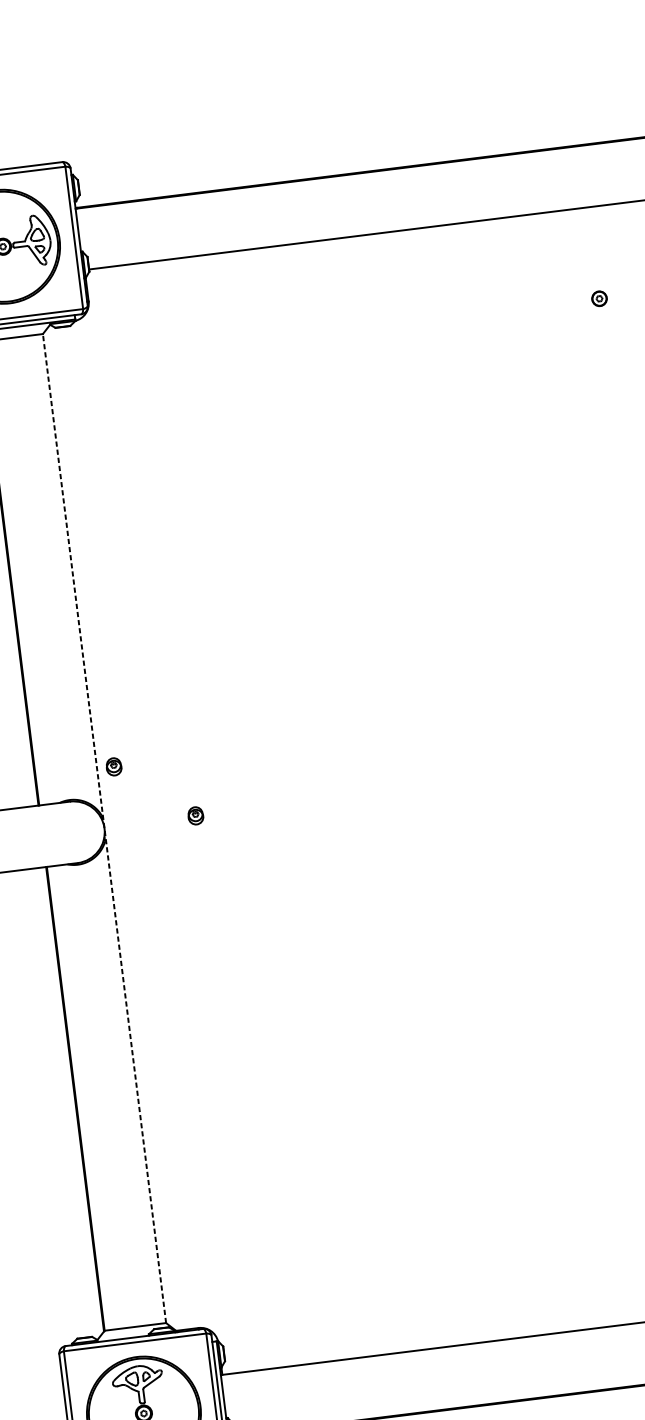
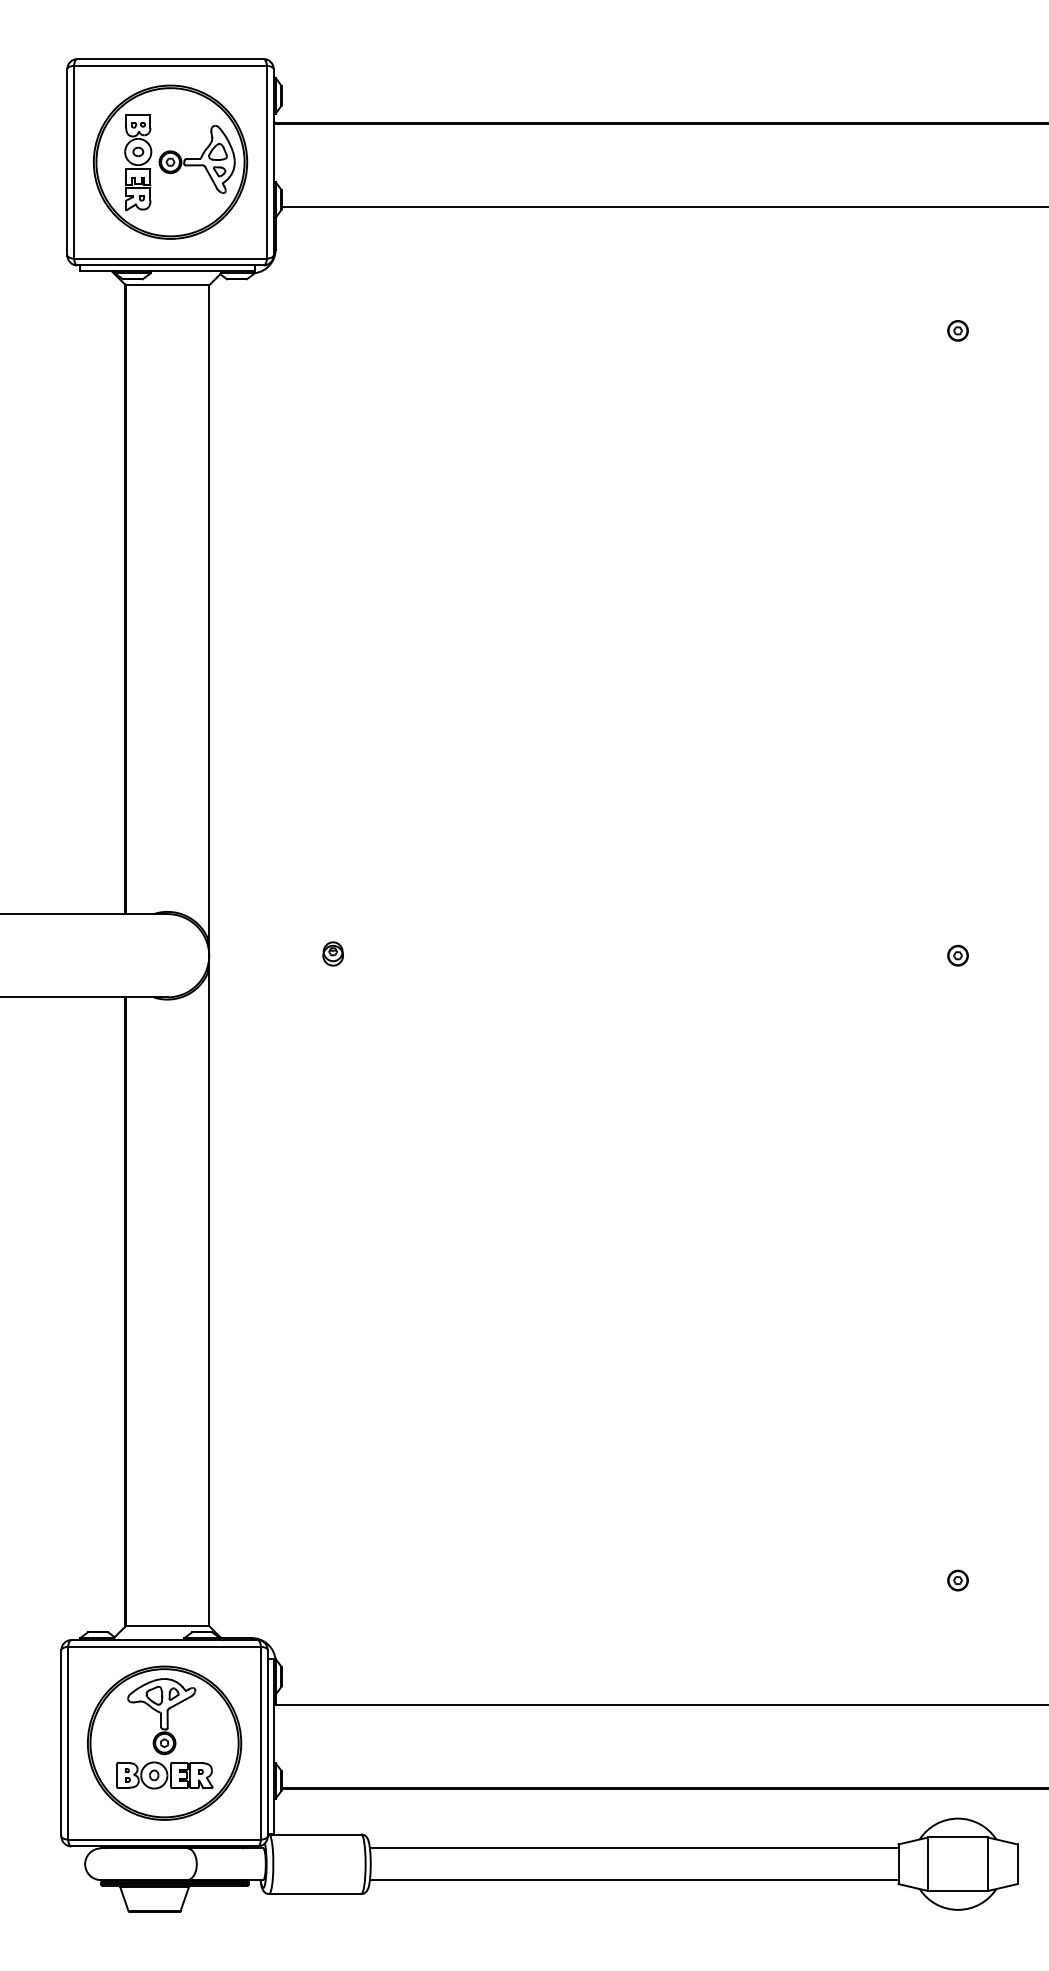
part: (113, 766) -> (231, 874), removed
line: (104, 828) -> (209, 955), dashed -> solid

